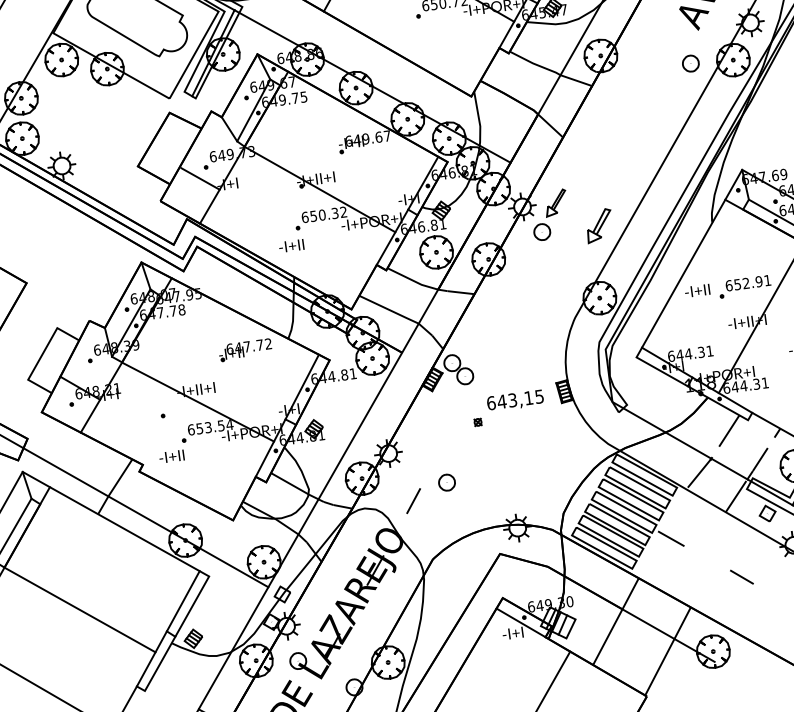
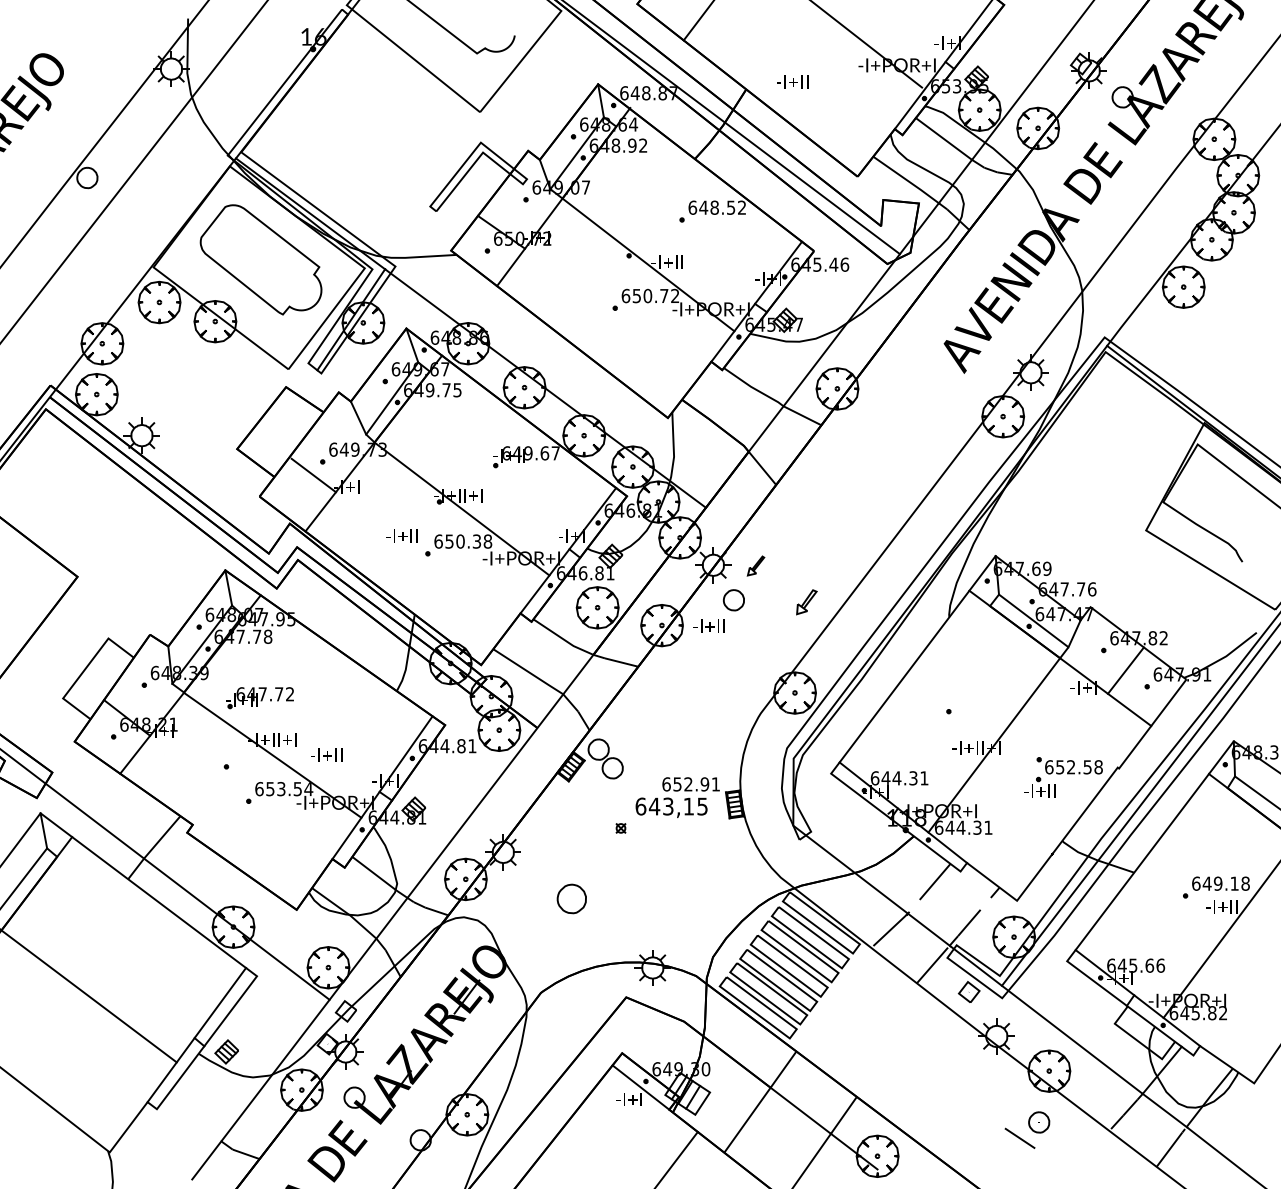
part: (691, 63) -> (949, 413), removed
part: (555, 202) -> (755, 565), size x0.6
text: (343, 212) -> (487, 541), 650.32 -> 650.38
part: (599, 226) -> (806, 602), size x0.6
text: (291, 245) -> (401, 535), moved
text: (747, 283) -> (690, 784), moved
text: (697, 290) -> (708, 625), moved
part: (245, 350) -> (259, 698), moved
text: (171, 455) -> (326, 754), moved
part: (446, 482) -> (571, 898), size x1.4
line: (413, 501) -> (526, 916), removed
line: (670, 538) -> (843, 1007), removed
line: (741, 577) -> (925, 1067), removed

